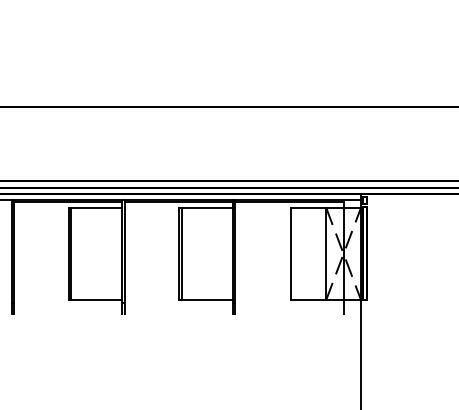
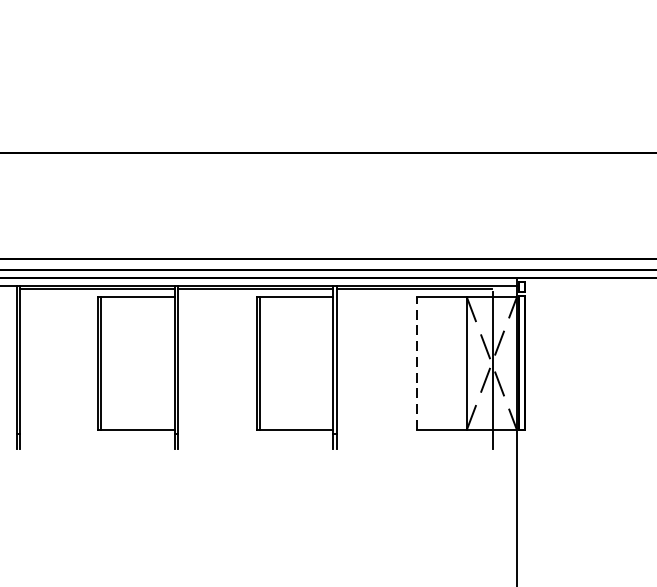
line: (291, 253) -> (417, 362), solid -> dashed

